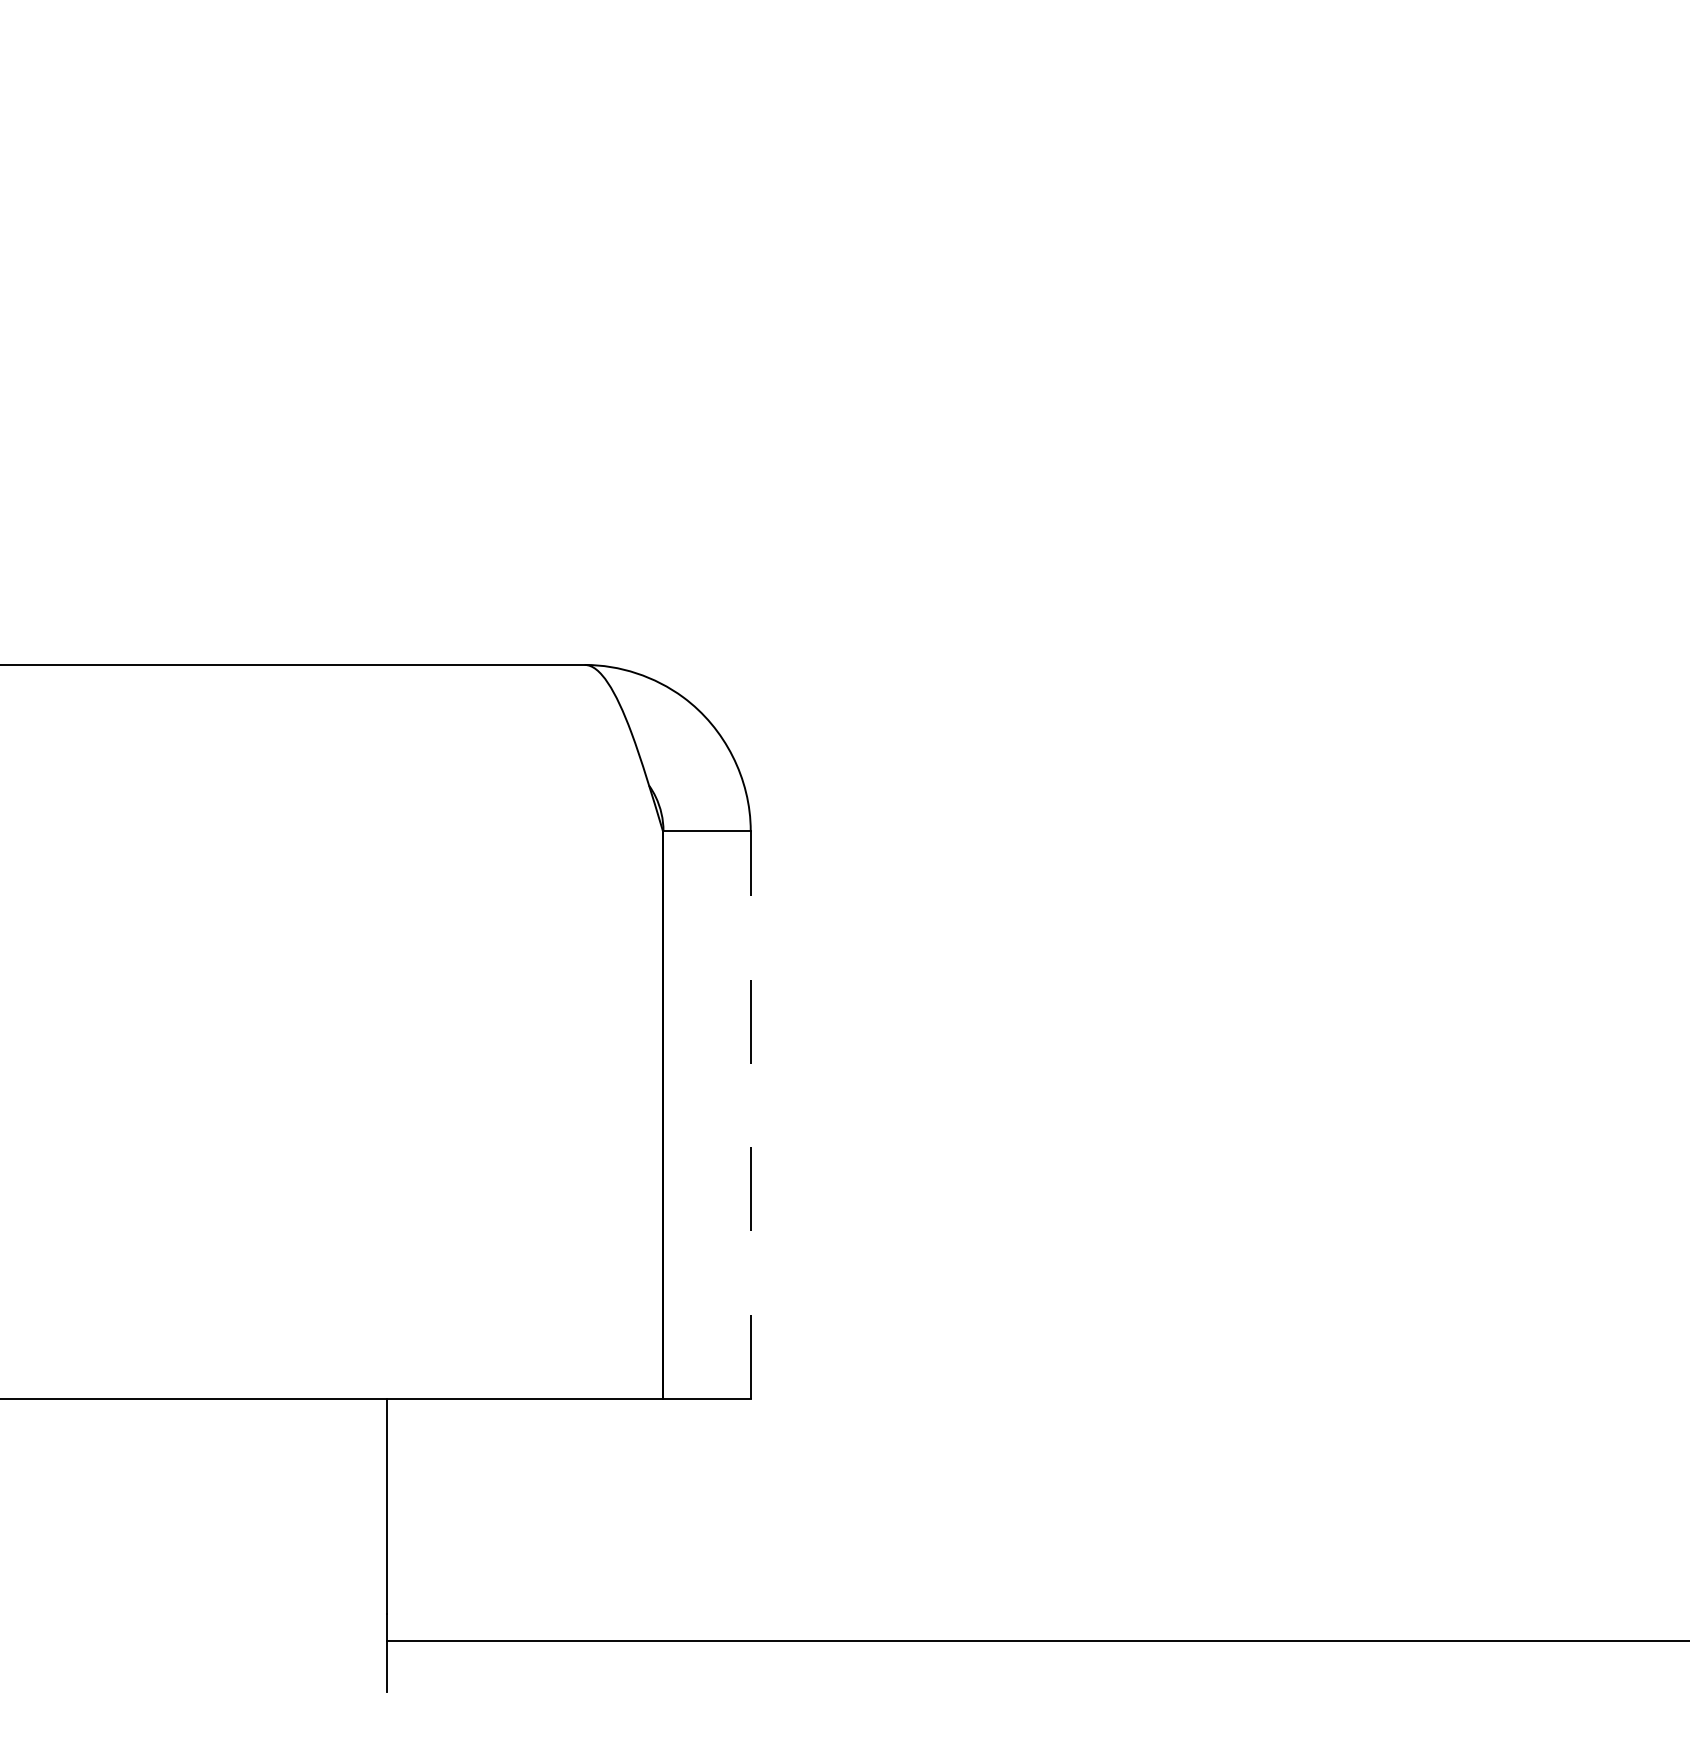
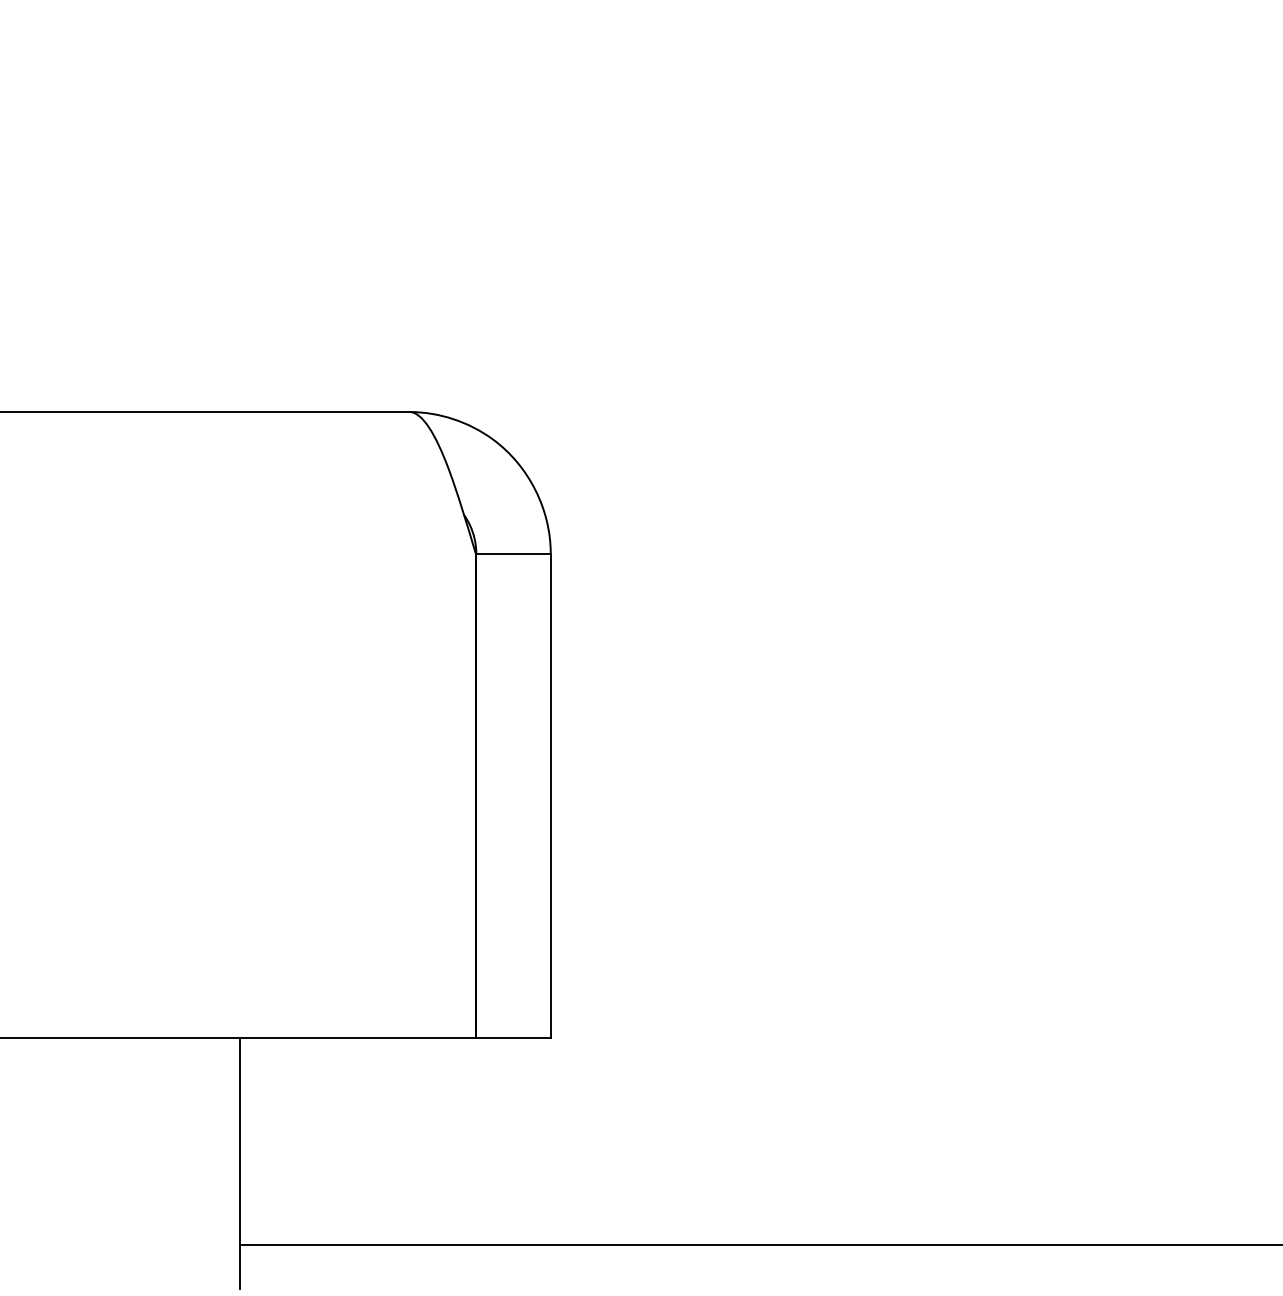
line: (750, 1114) -> (550, 795), dashed -> solid

